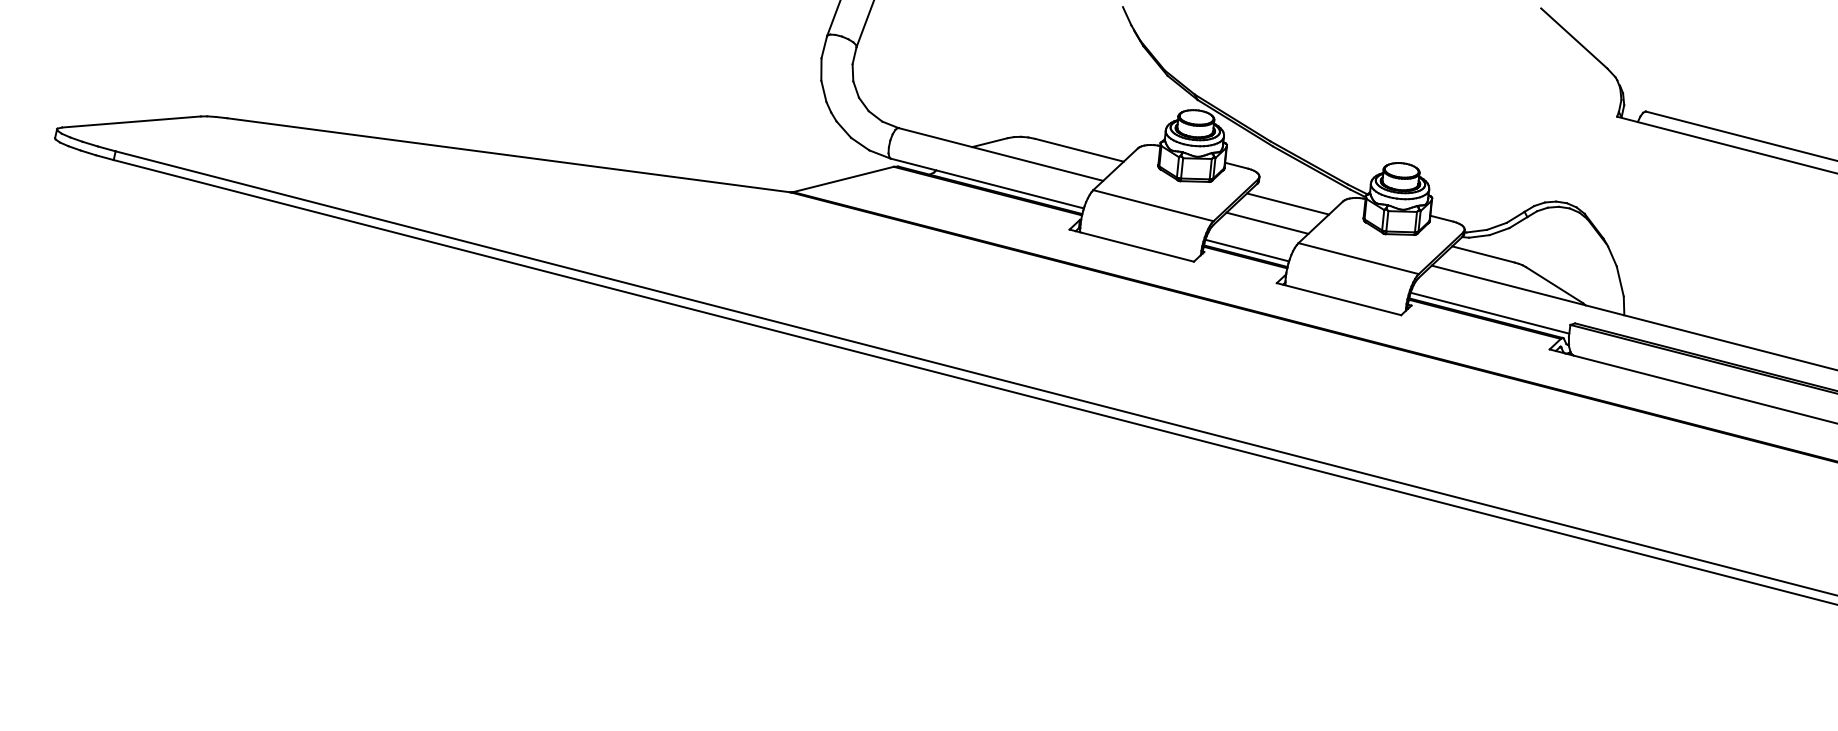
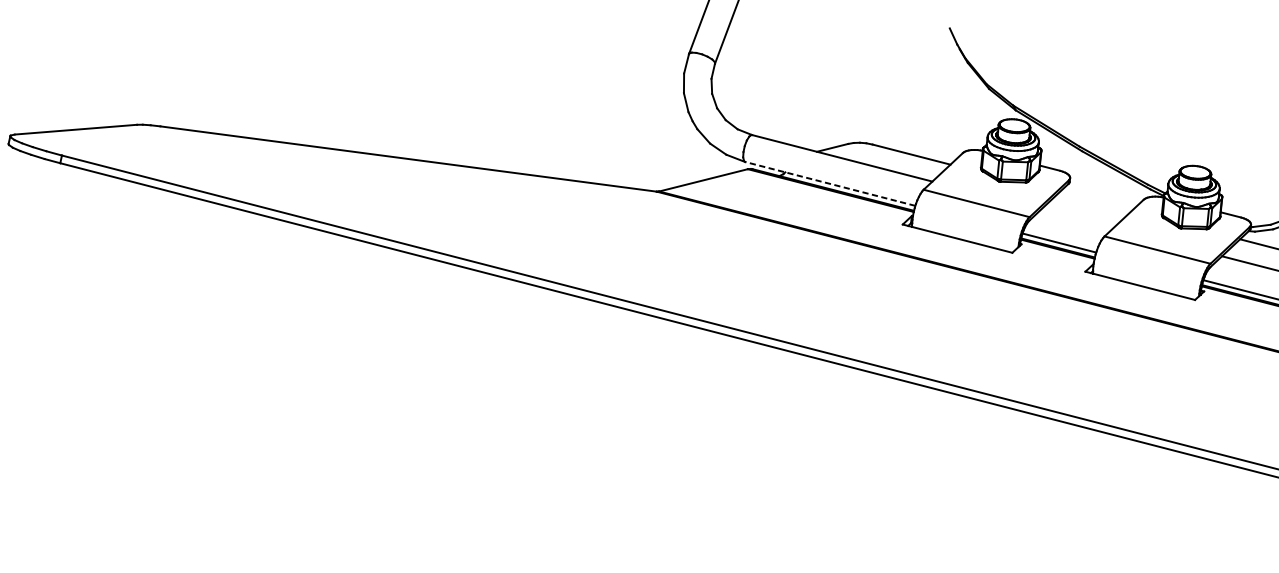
line: (987, 183) -> (830, 183), solid -> dashed
line: (1288, 203) -> (1095, 201), removed
line: (1267, 222) -> (1077, 218), removed

